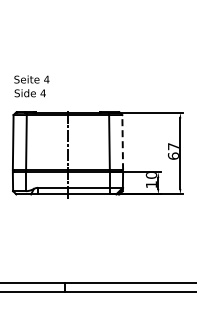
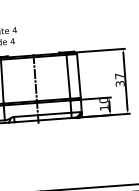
line: (122, 142) -> (78, 75), dashed -> solid
text: (173, 155) -> (120, 83), 67 -> 37

